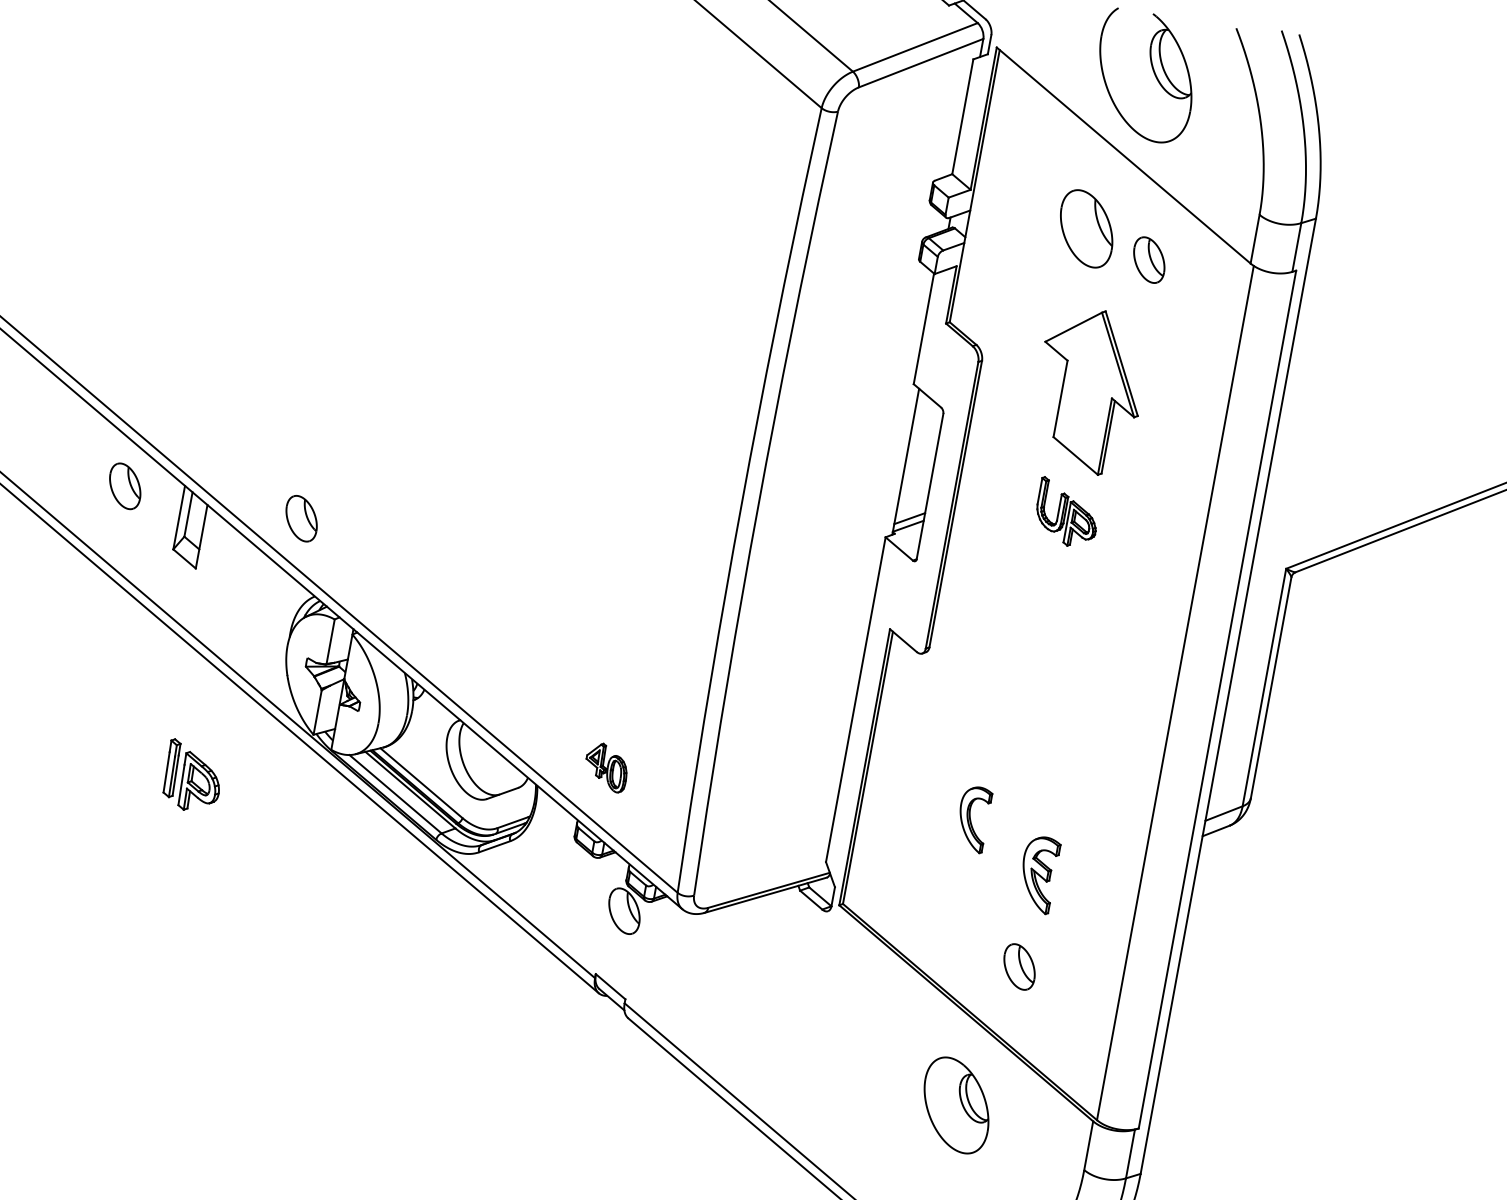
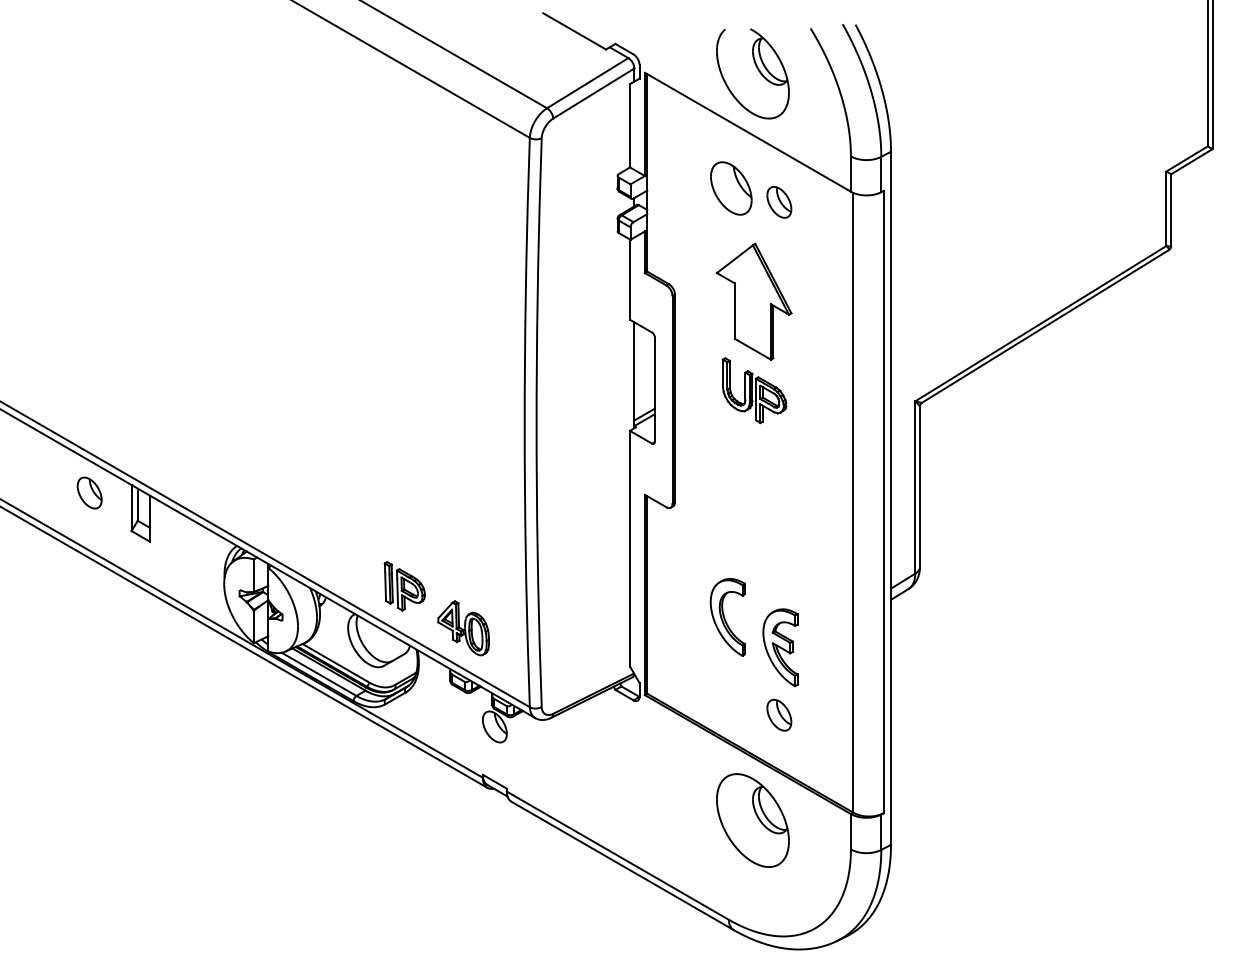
part: (1067, 513) -> (754, 390), size x1.43
part: (301, 517) -> (217, 492), removed
part: (606, 767) -> (463, 628), size x1.67
part: (192, 777) -> (404, 586), moved
part: (972, 819) -> (727, 617), size x1.67
part: (1038, 873) -> (780, 647), size x1.43
part: (955, 1105) -> (752, 820), size x1.43

